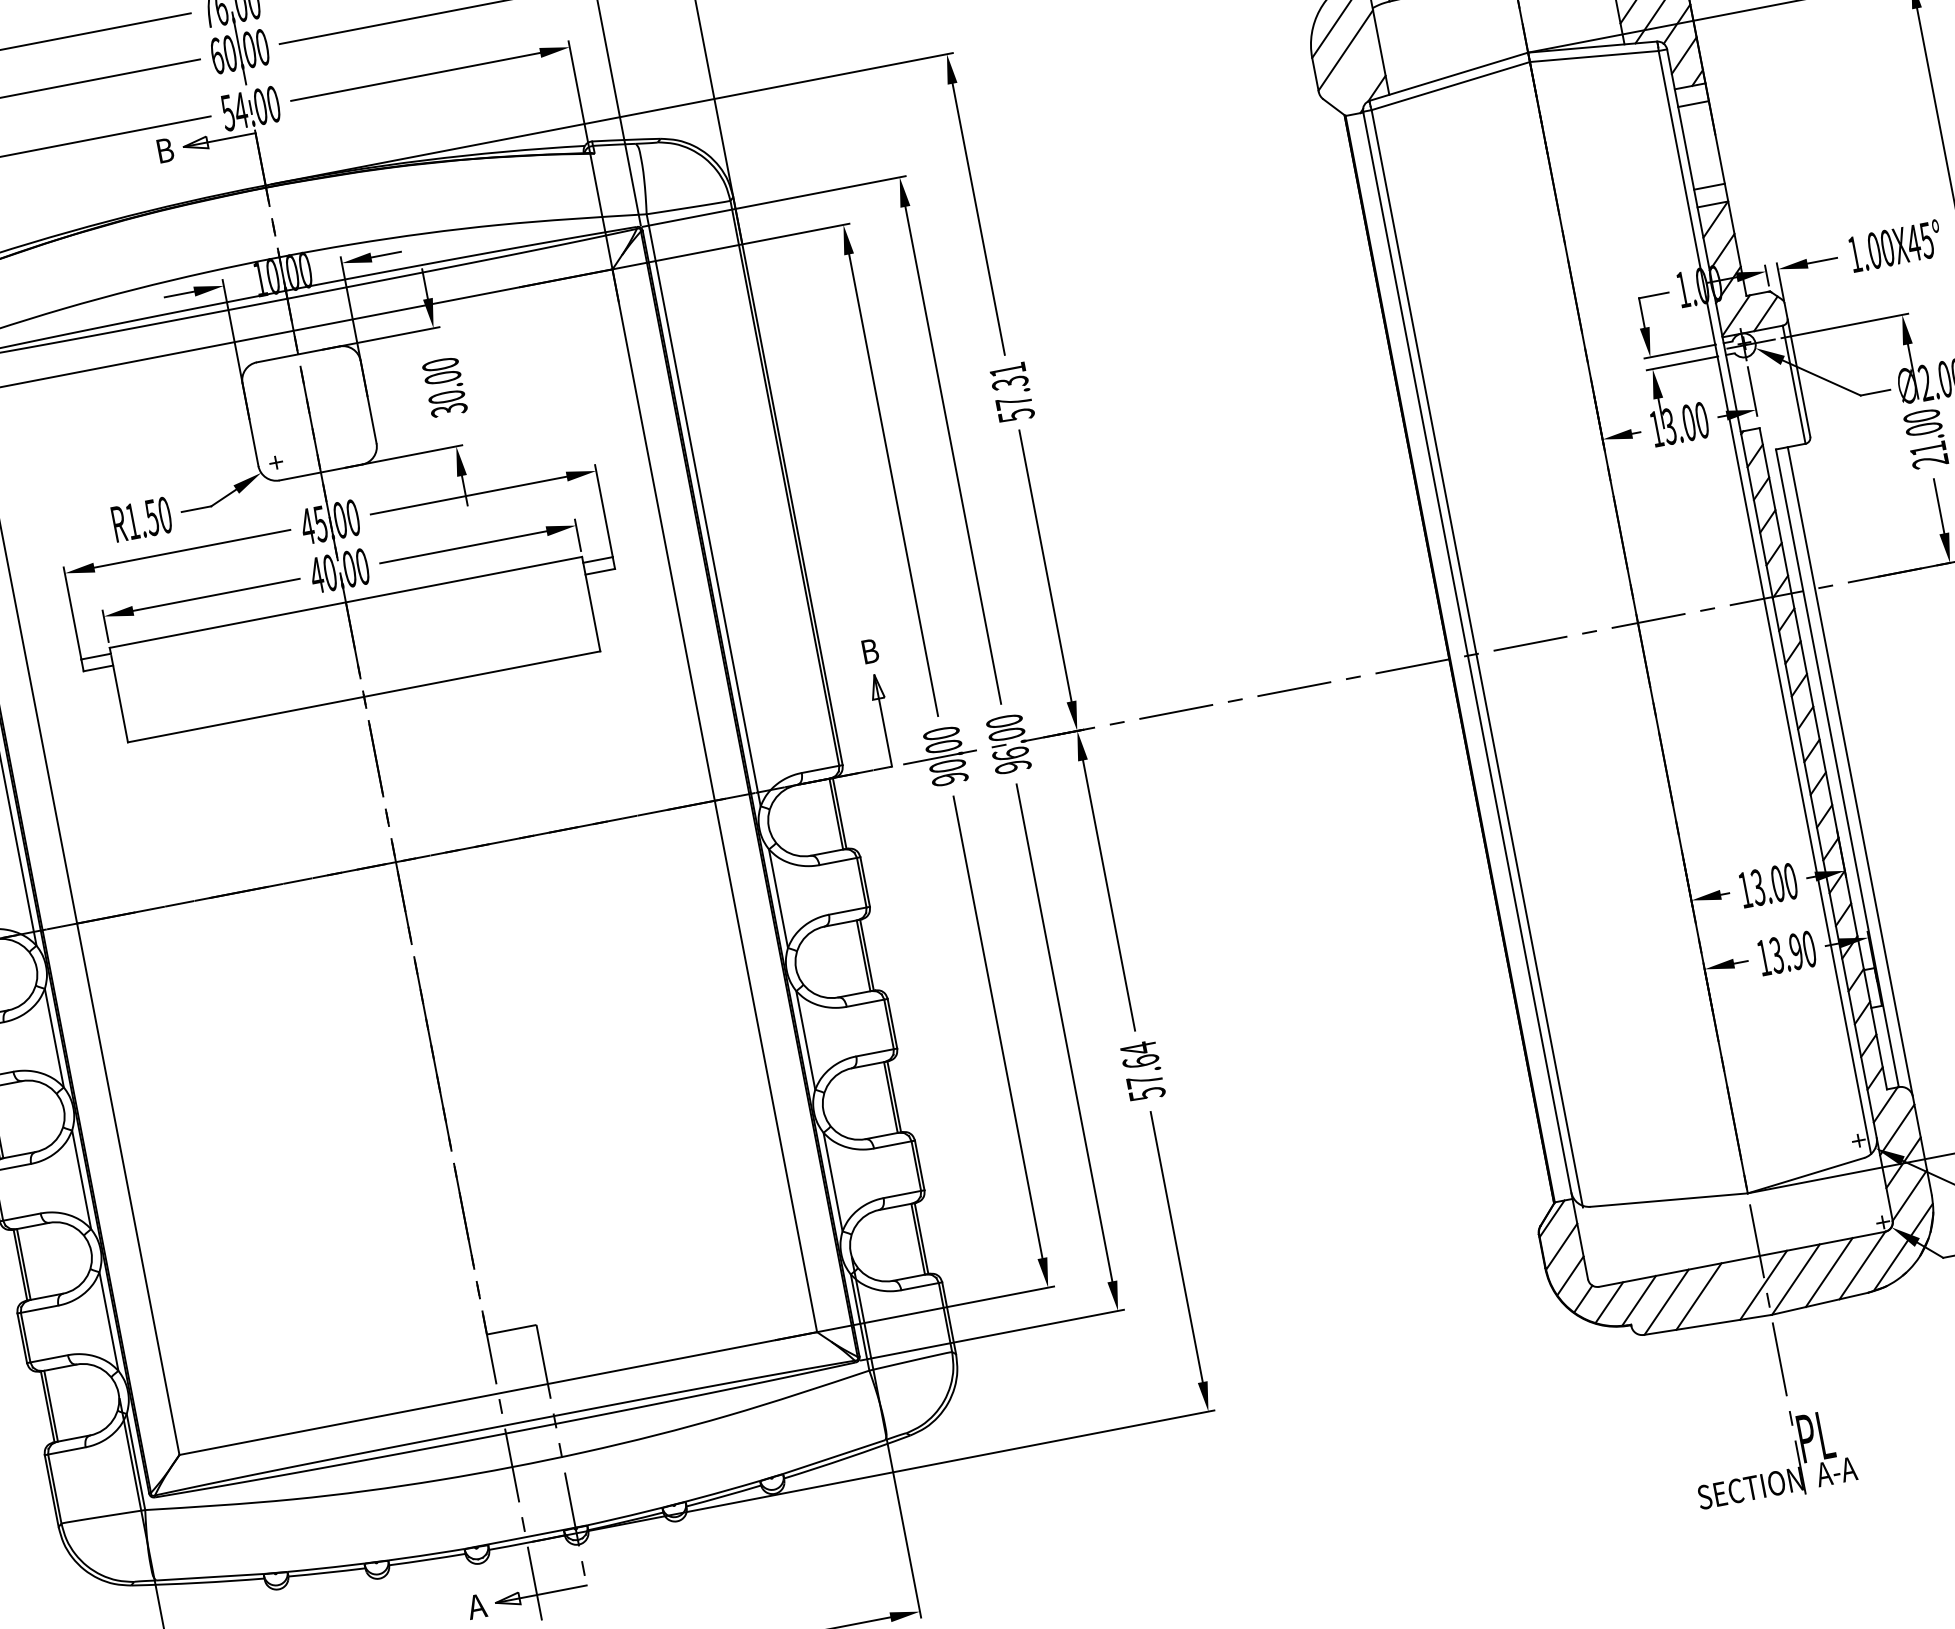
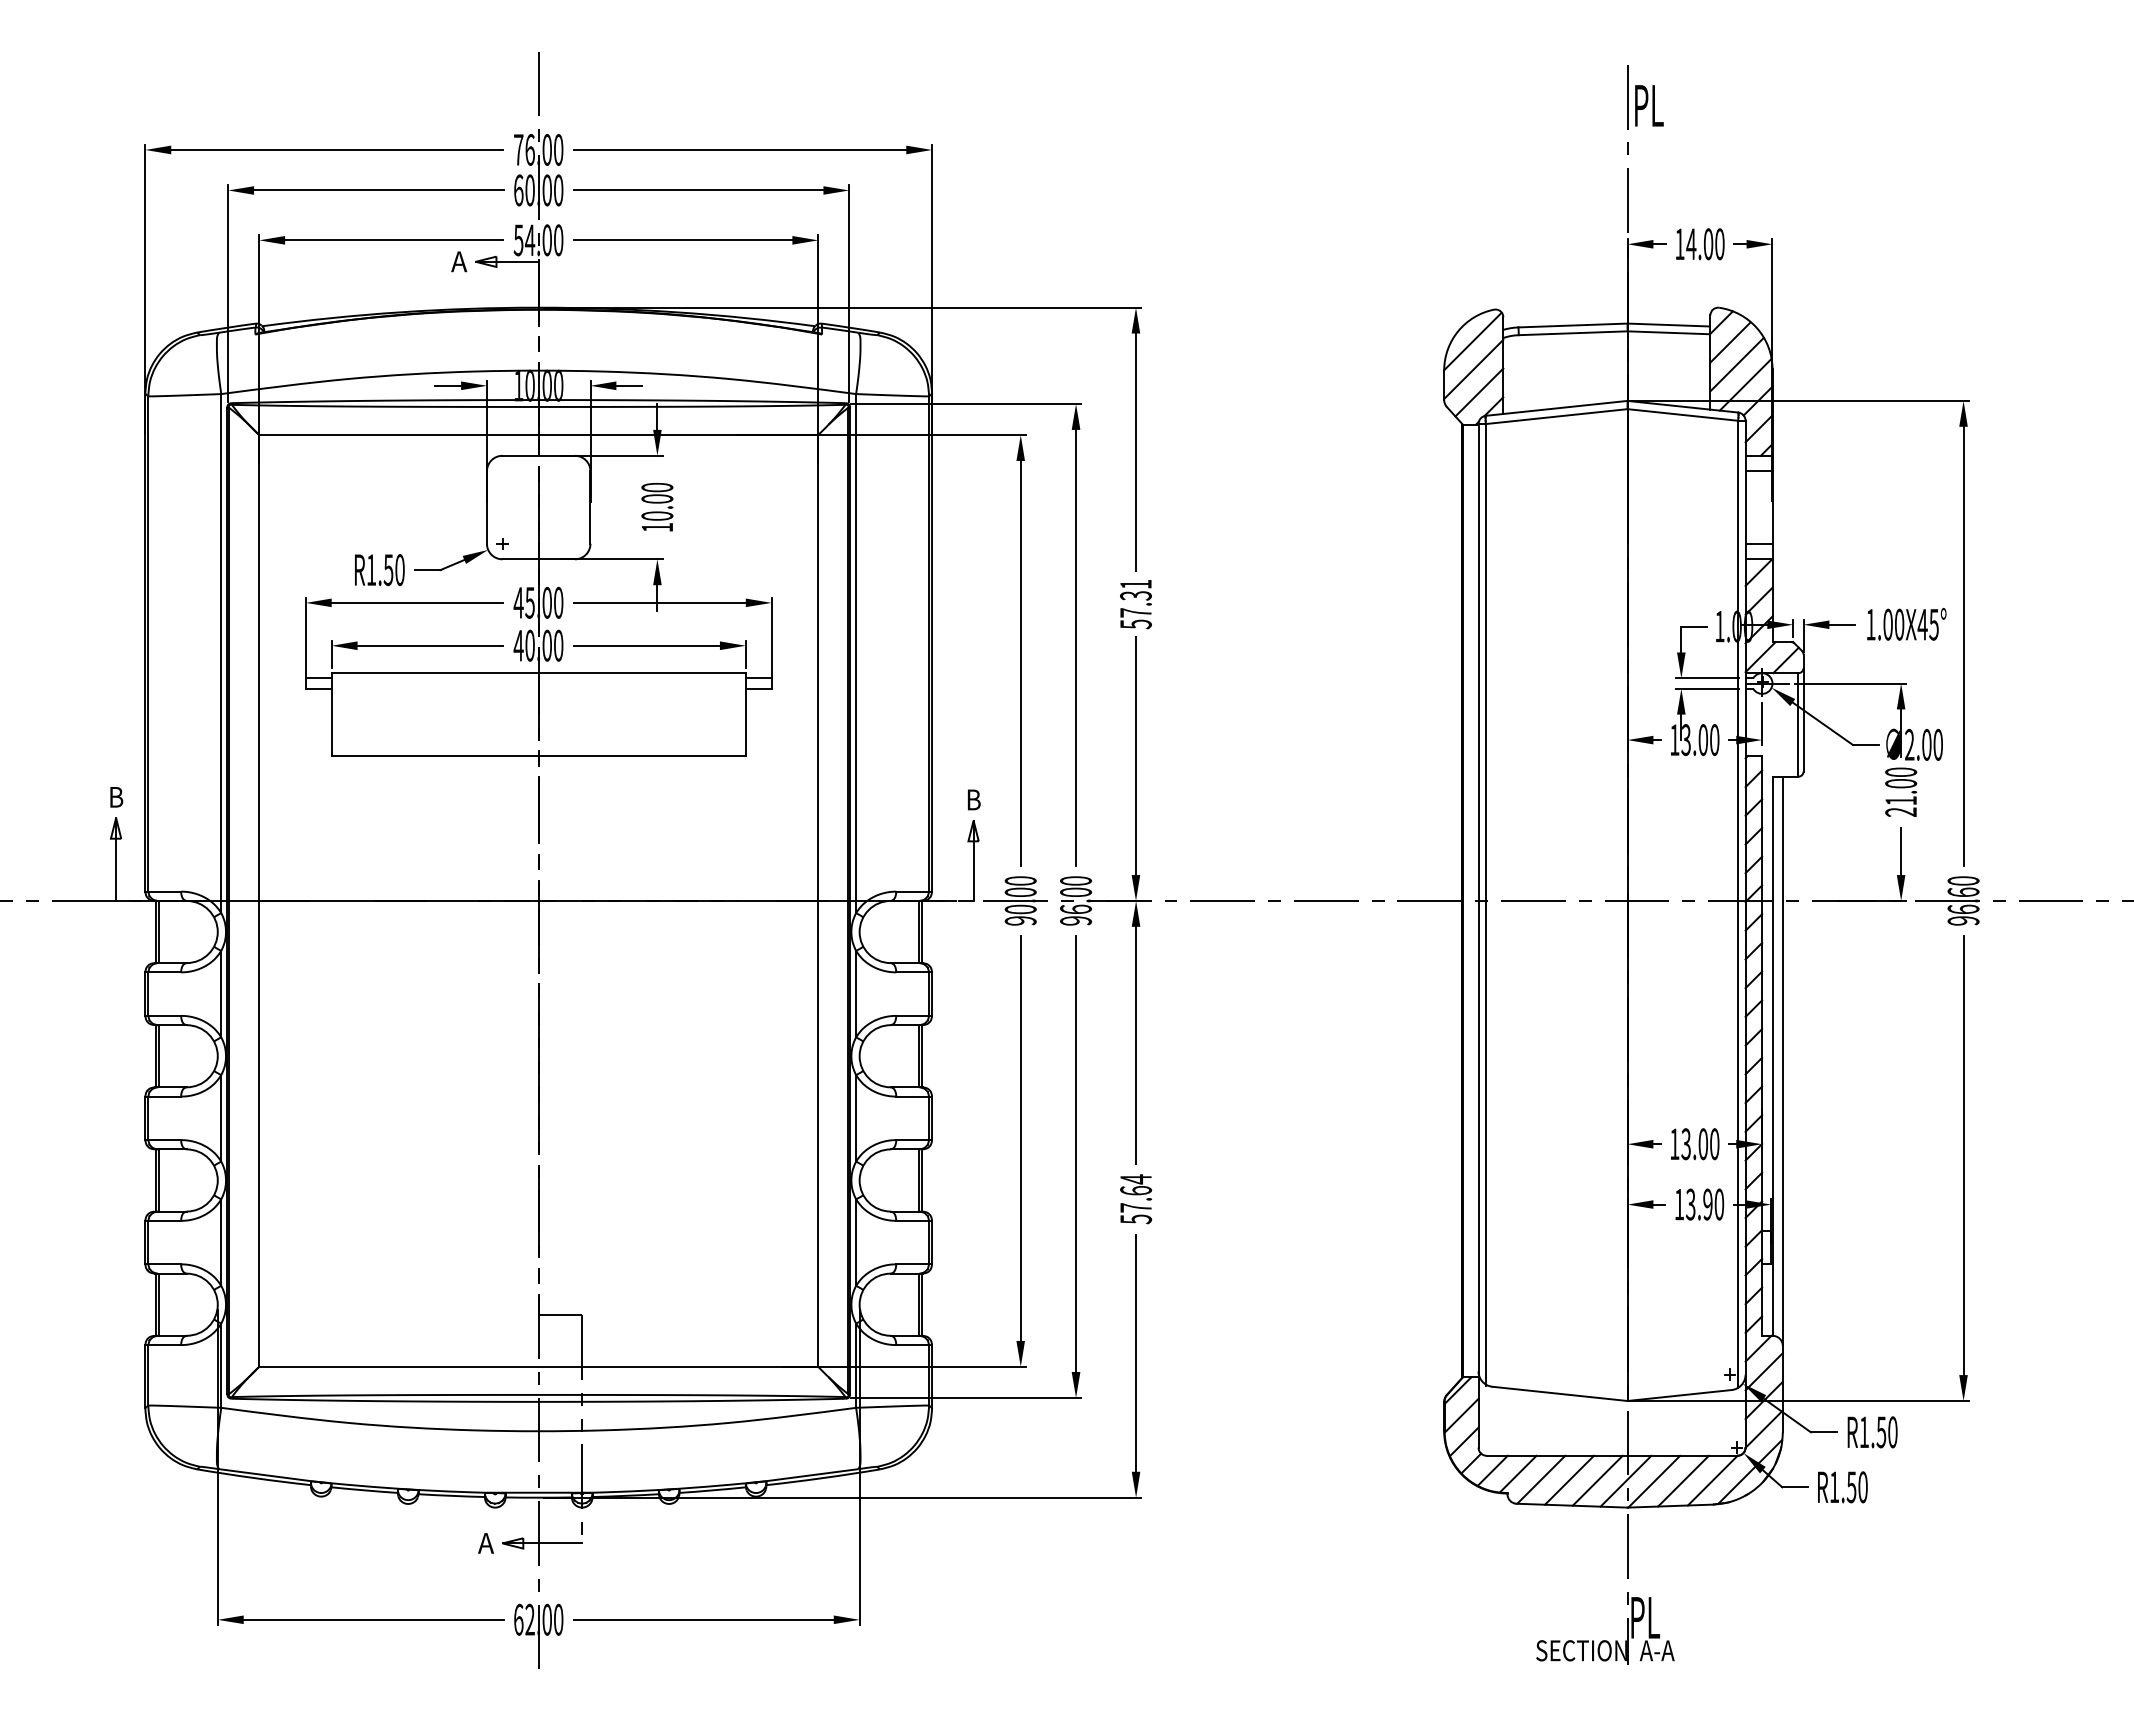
line: (1357, 75) -> (1479, 392), added
text: (165, 150) -> (459, 261), B -> A
text: (449, 410) -> (657, 527), 30.00 -> 10.00
line: (1730, 1290) -> (1597, 1480), added

